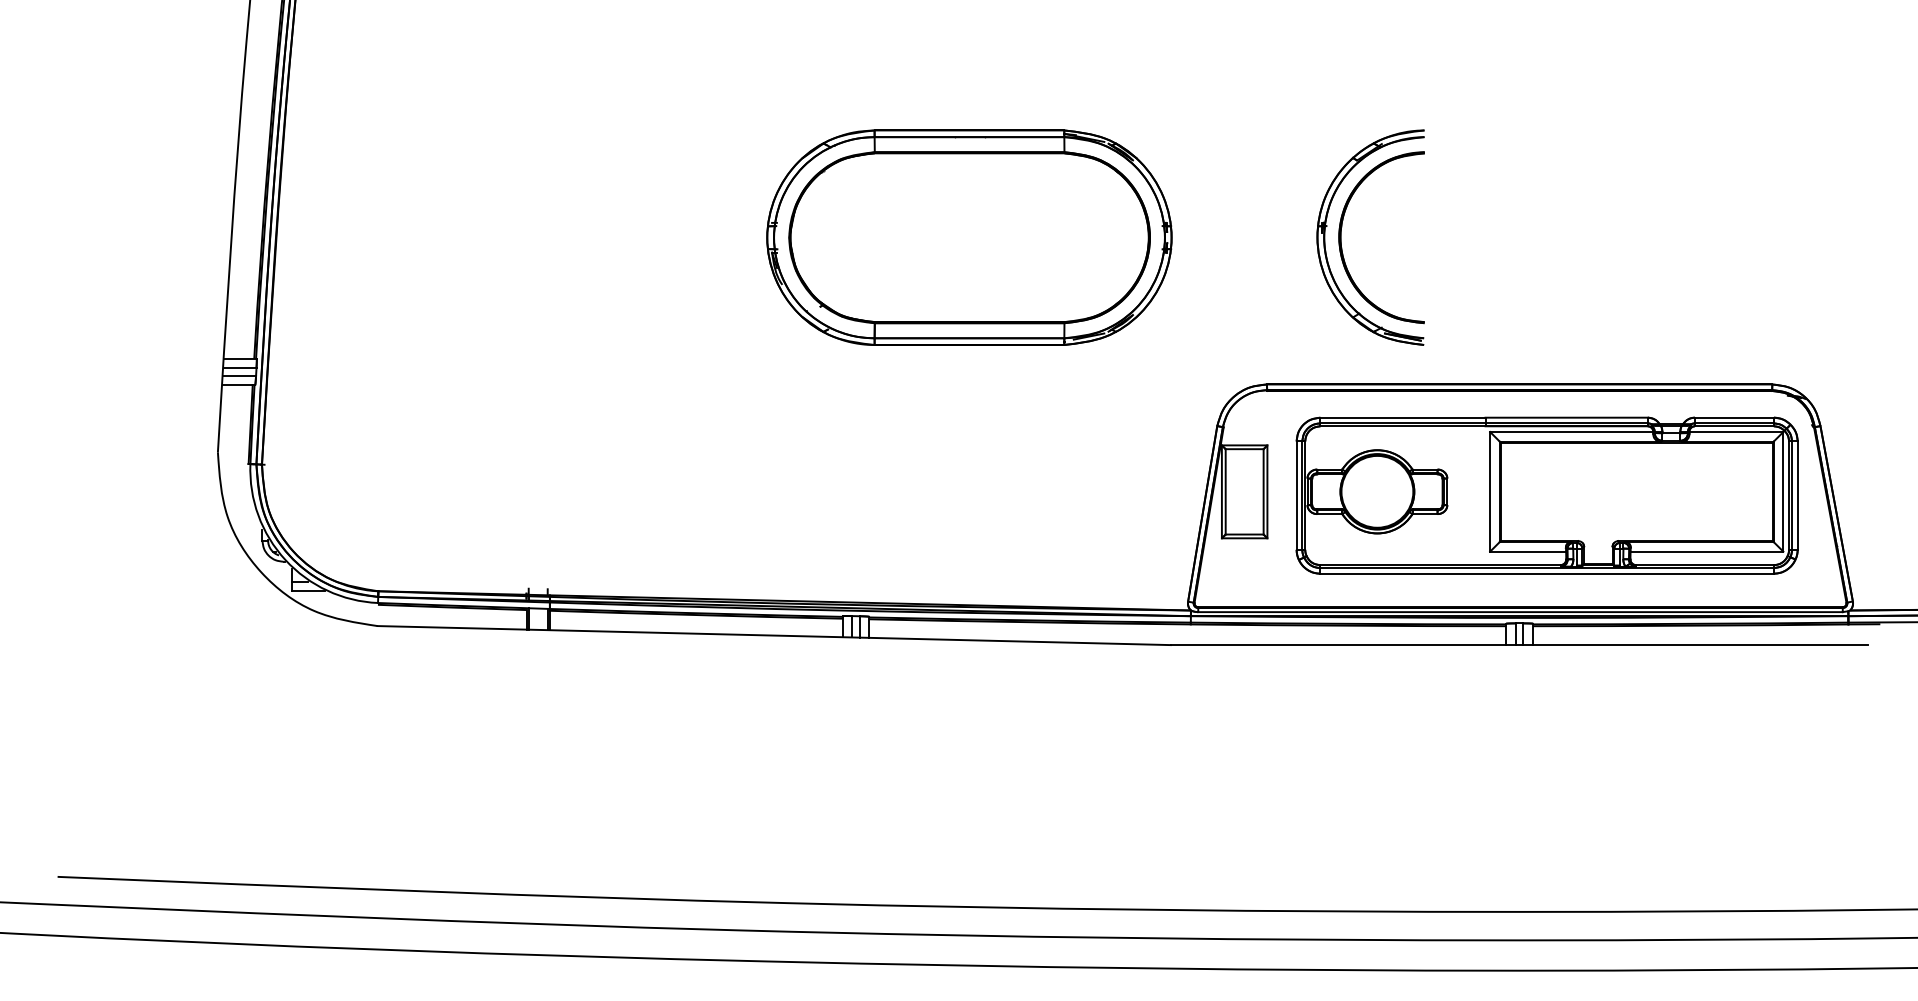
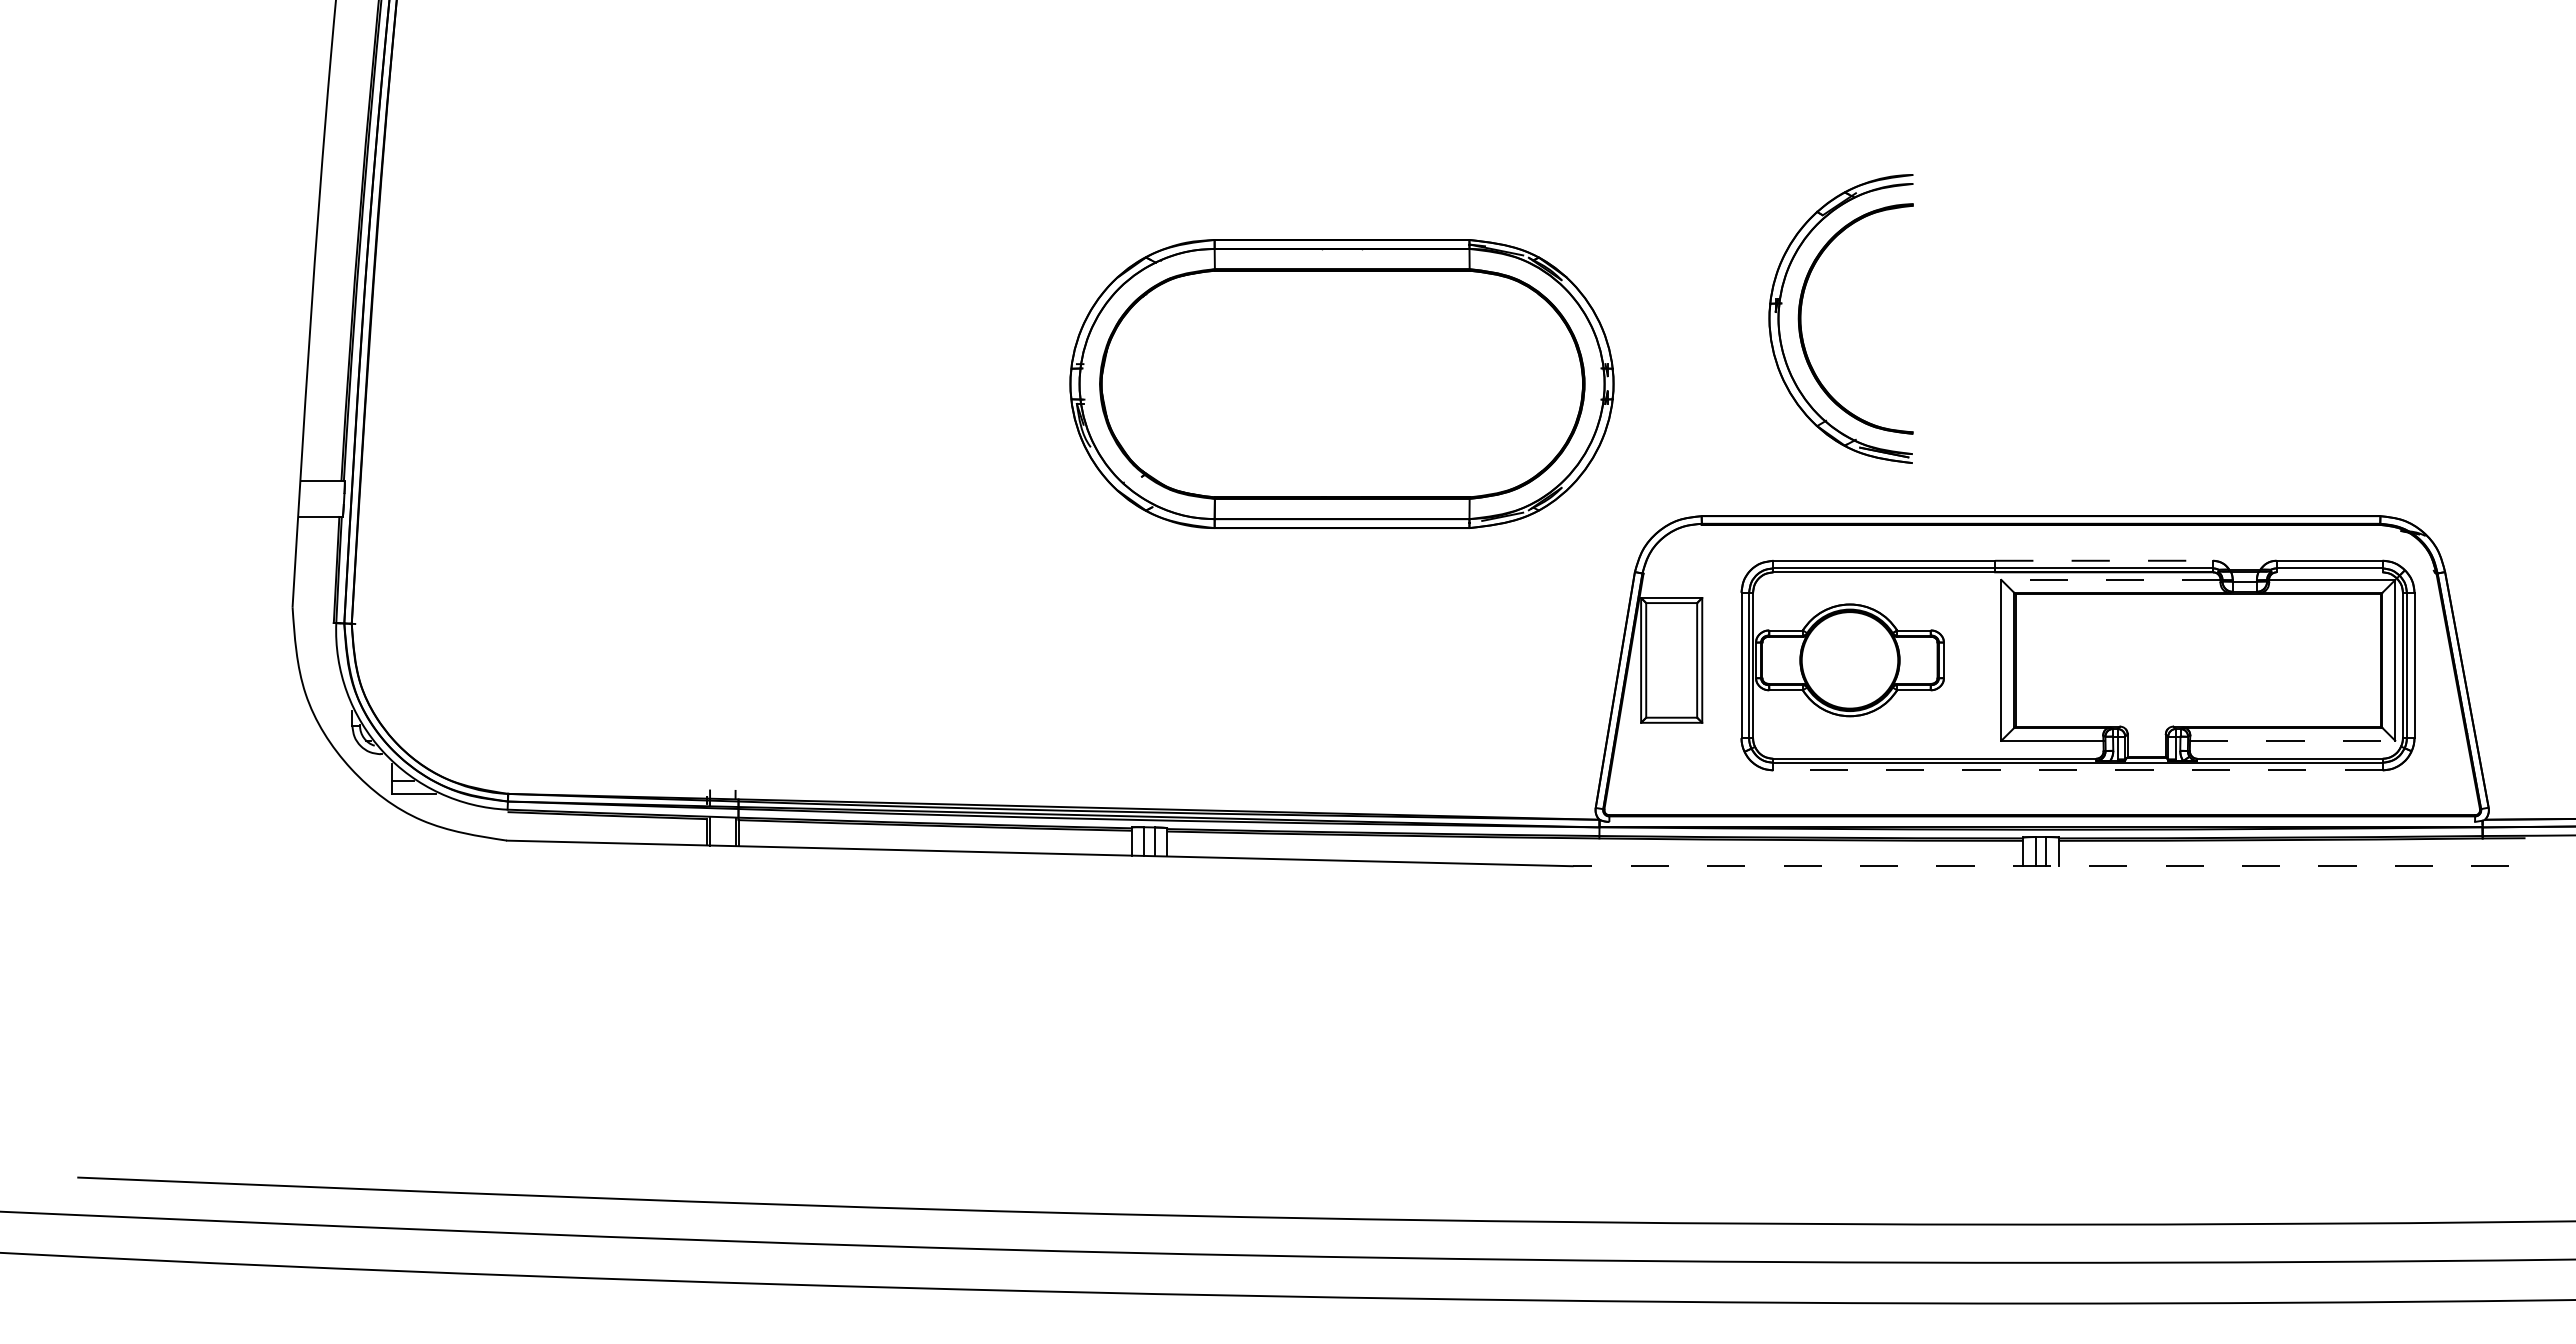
part: (969, 237) -> (1341, 383), moved
line: (240, 368) -> (322, 494), removed
line: (239, 375) -> (321, 504), removed
line: (1566, 417) -> (2104, 560), solid -> dashed
line: (1734, 426) -> (2329, 572), removed
line: (1572, 431) -> (2111, 579), solid -> dashed
line: (1706, 551) -> (2292, 740), solid -> dashed
line: (1546, 573) -> (2077, 770), solid -> dashed
line: (1520, 611) -> (2042, 821), removed
line: (1519, 645) -> (2040, 866), solid -> dashed

